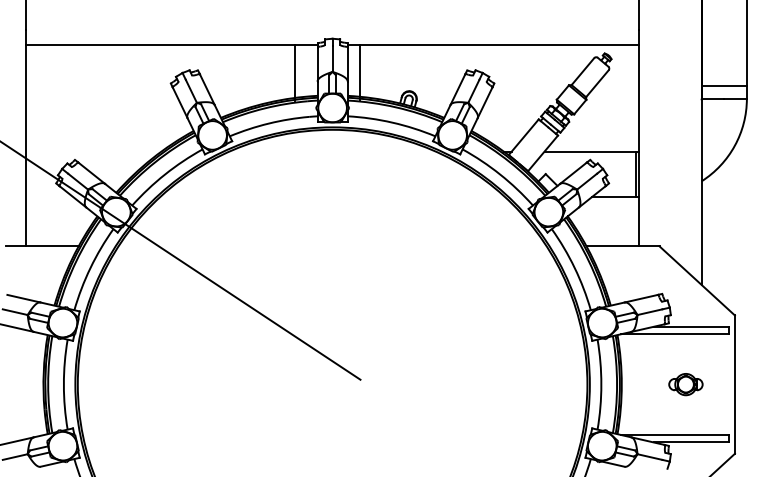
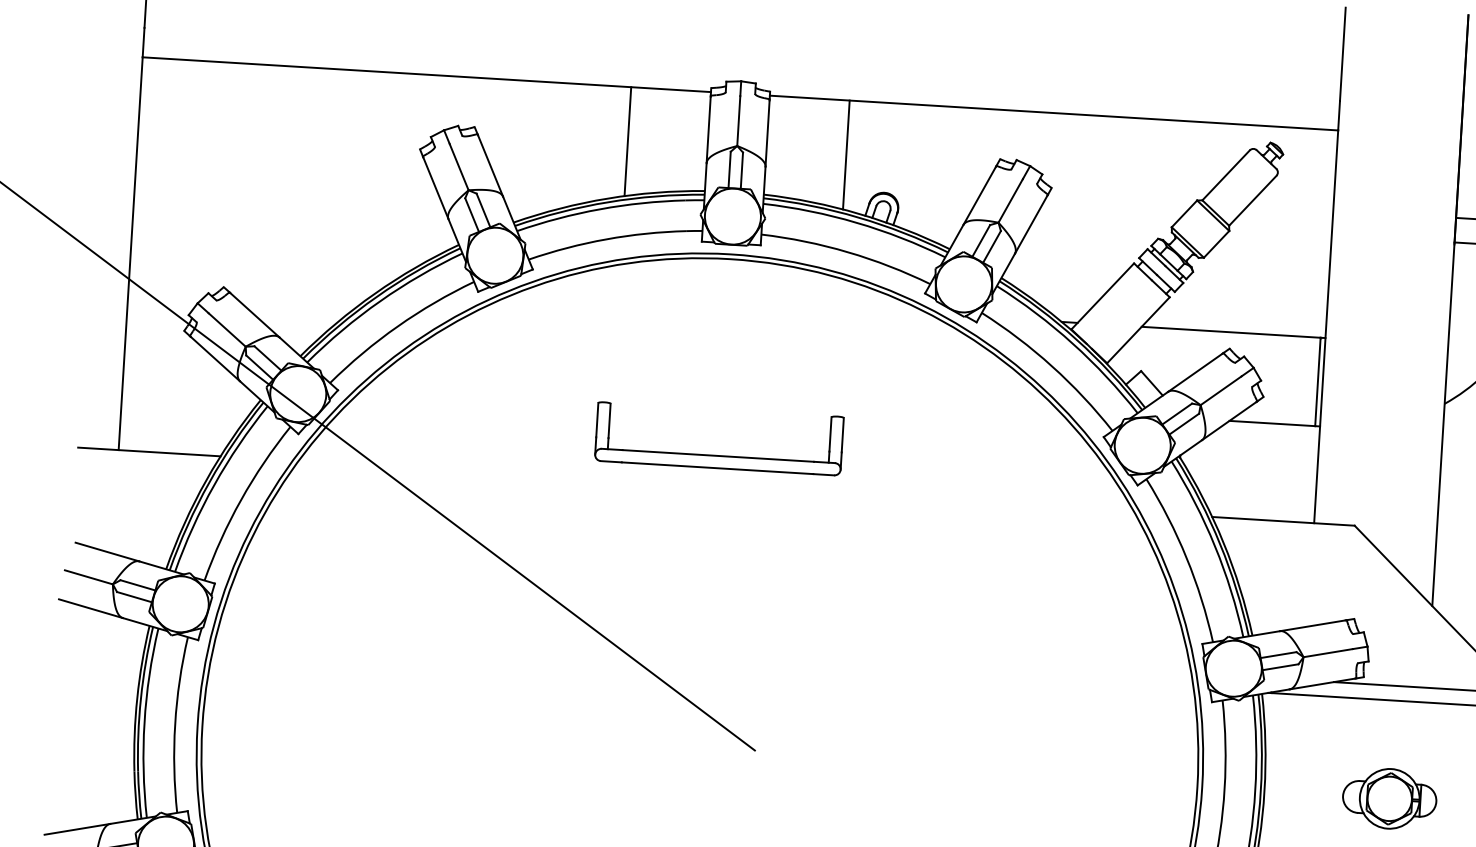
line: (294, 72) -> (627, 140), moved
line: (359, 72) -> (846, 153), moved
part: (332, 230) -> (718, 455), added
part: (685, 384) -> (1388, 798), size x1.43

